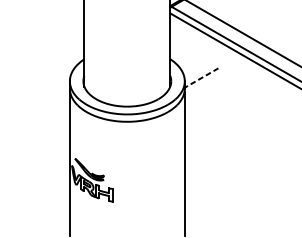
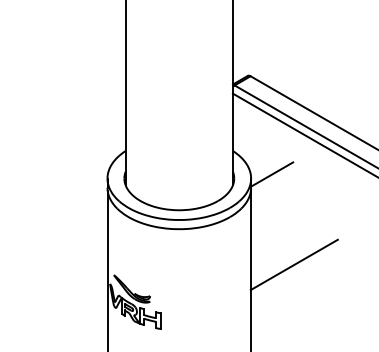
line: (201, 78) -> (271, 174), dashed -> solid
line: (218, 150) -> (293, 264), added

